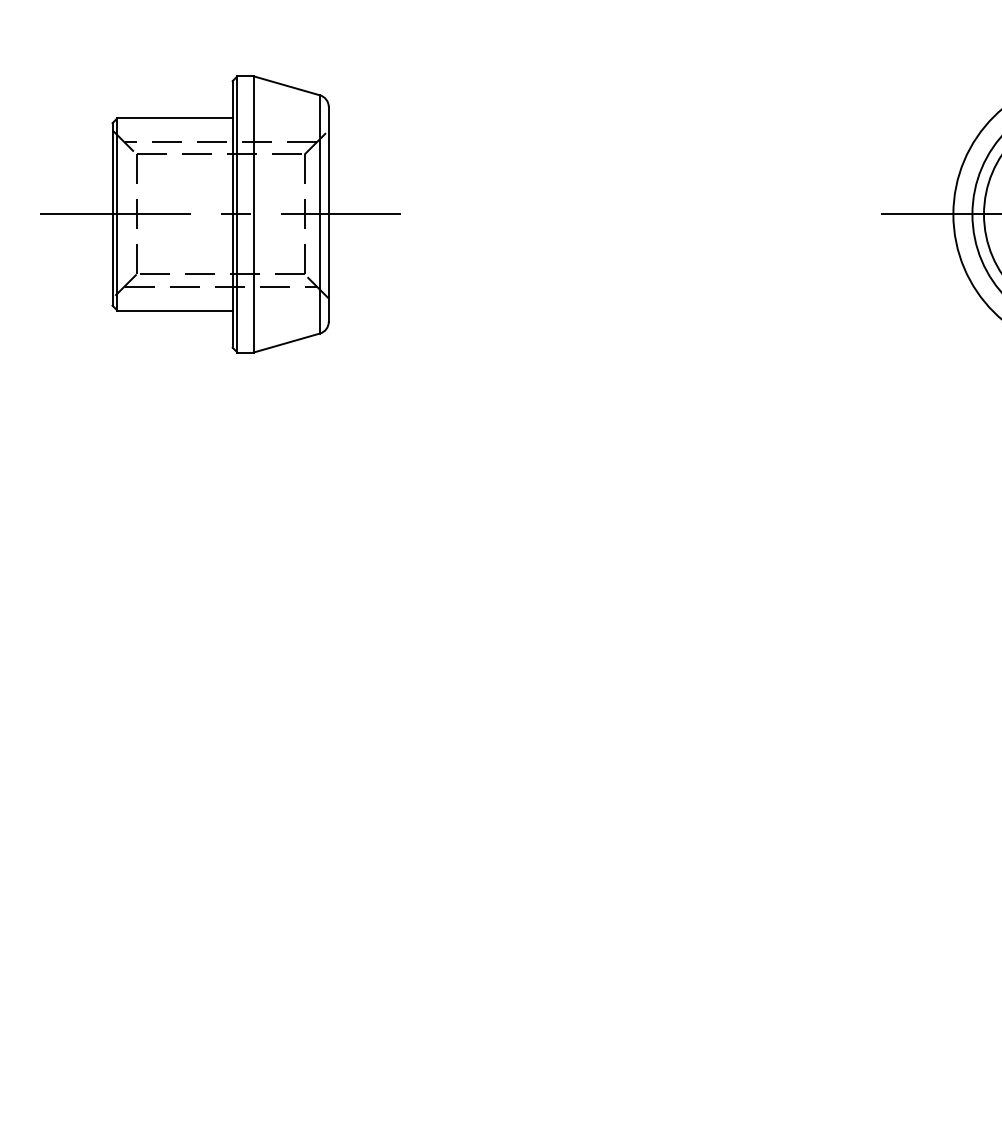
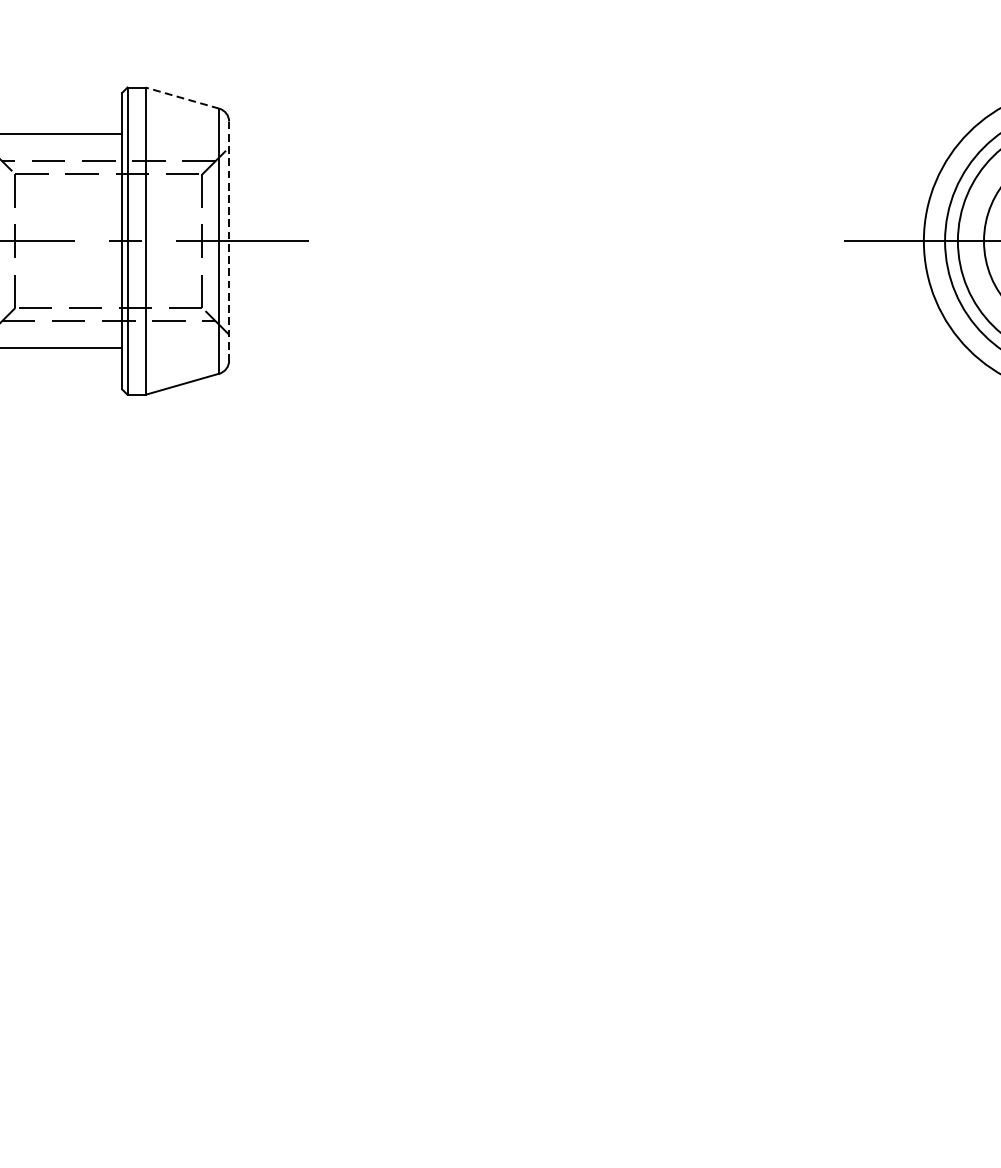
line: (286, 85) -> (182, 97), solid -> dashed
line: (328, 214) -> (228, 241), solid -> dashed

